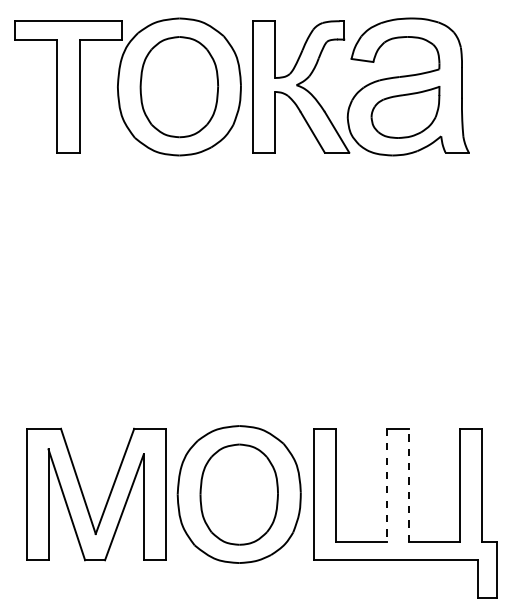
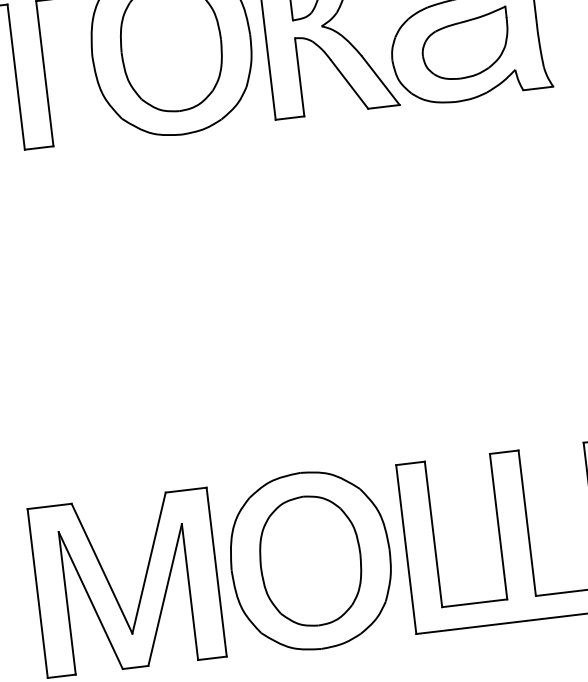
line: (386, 485) -> (498, 526), dashed -> solid
line: (408, 485) -> (526, 523), dashed -> solid

